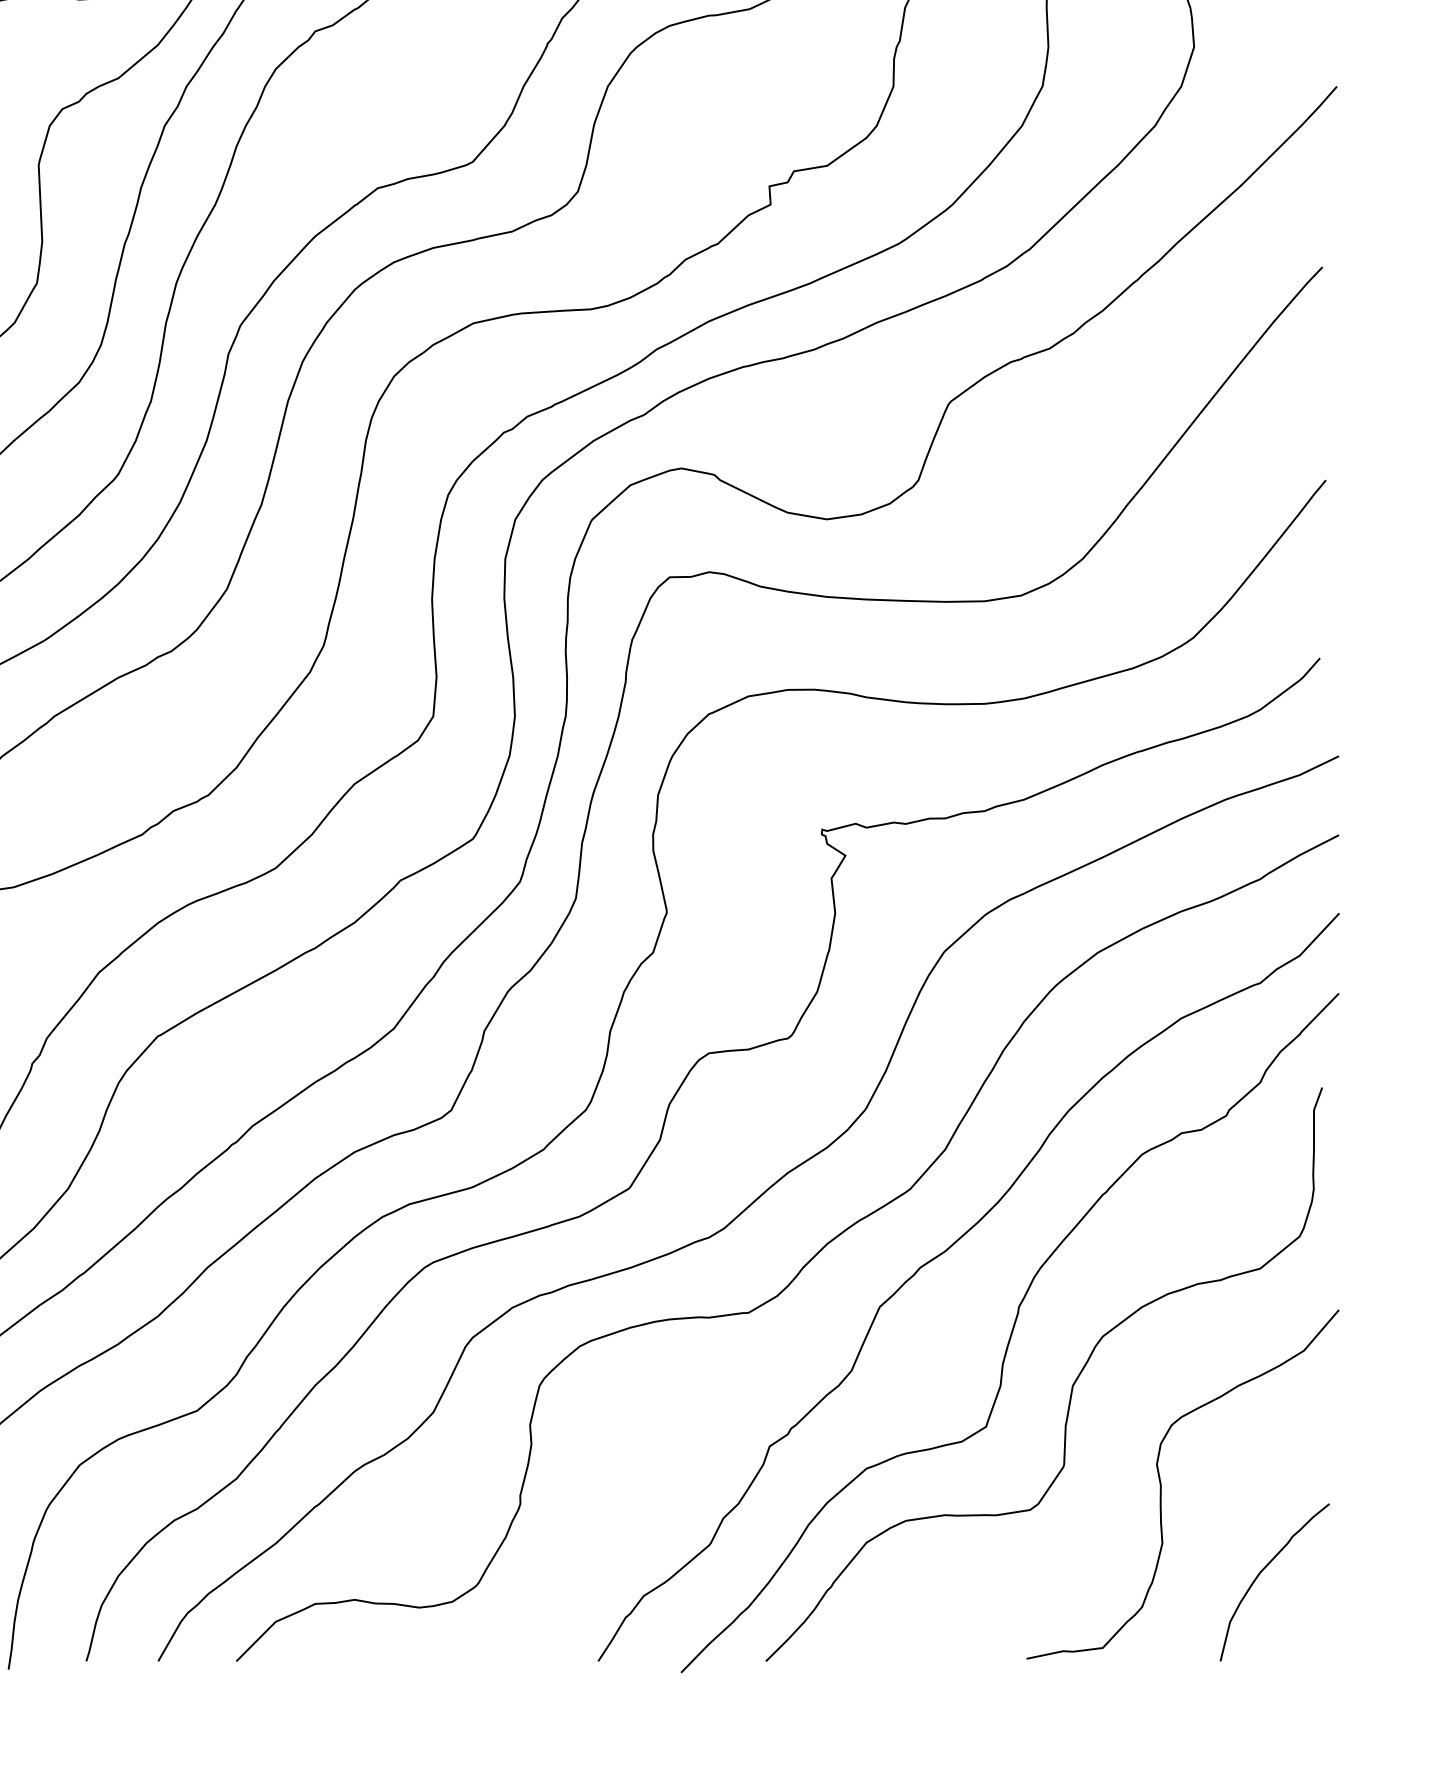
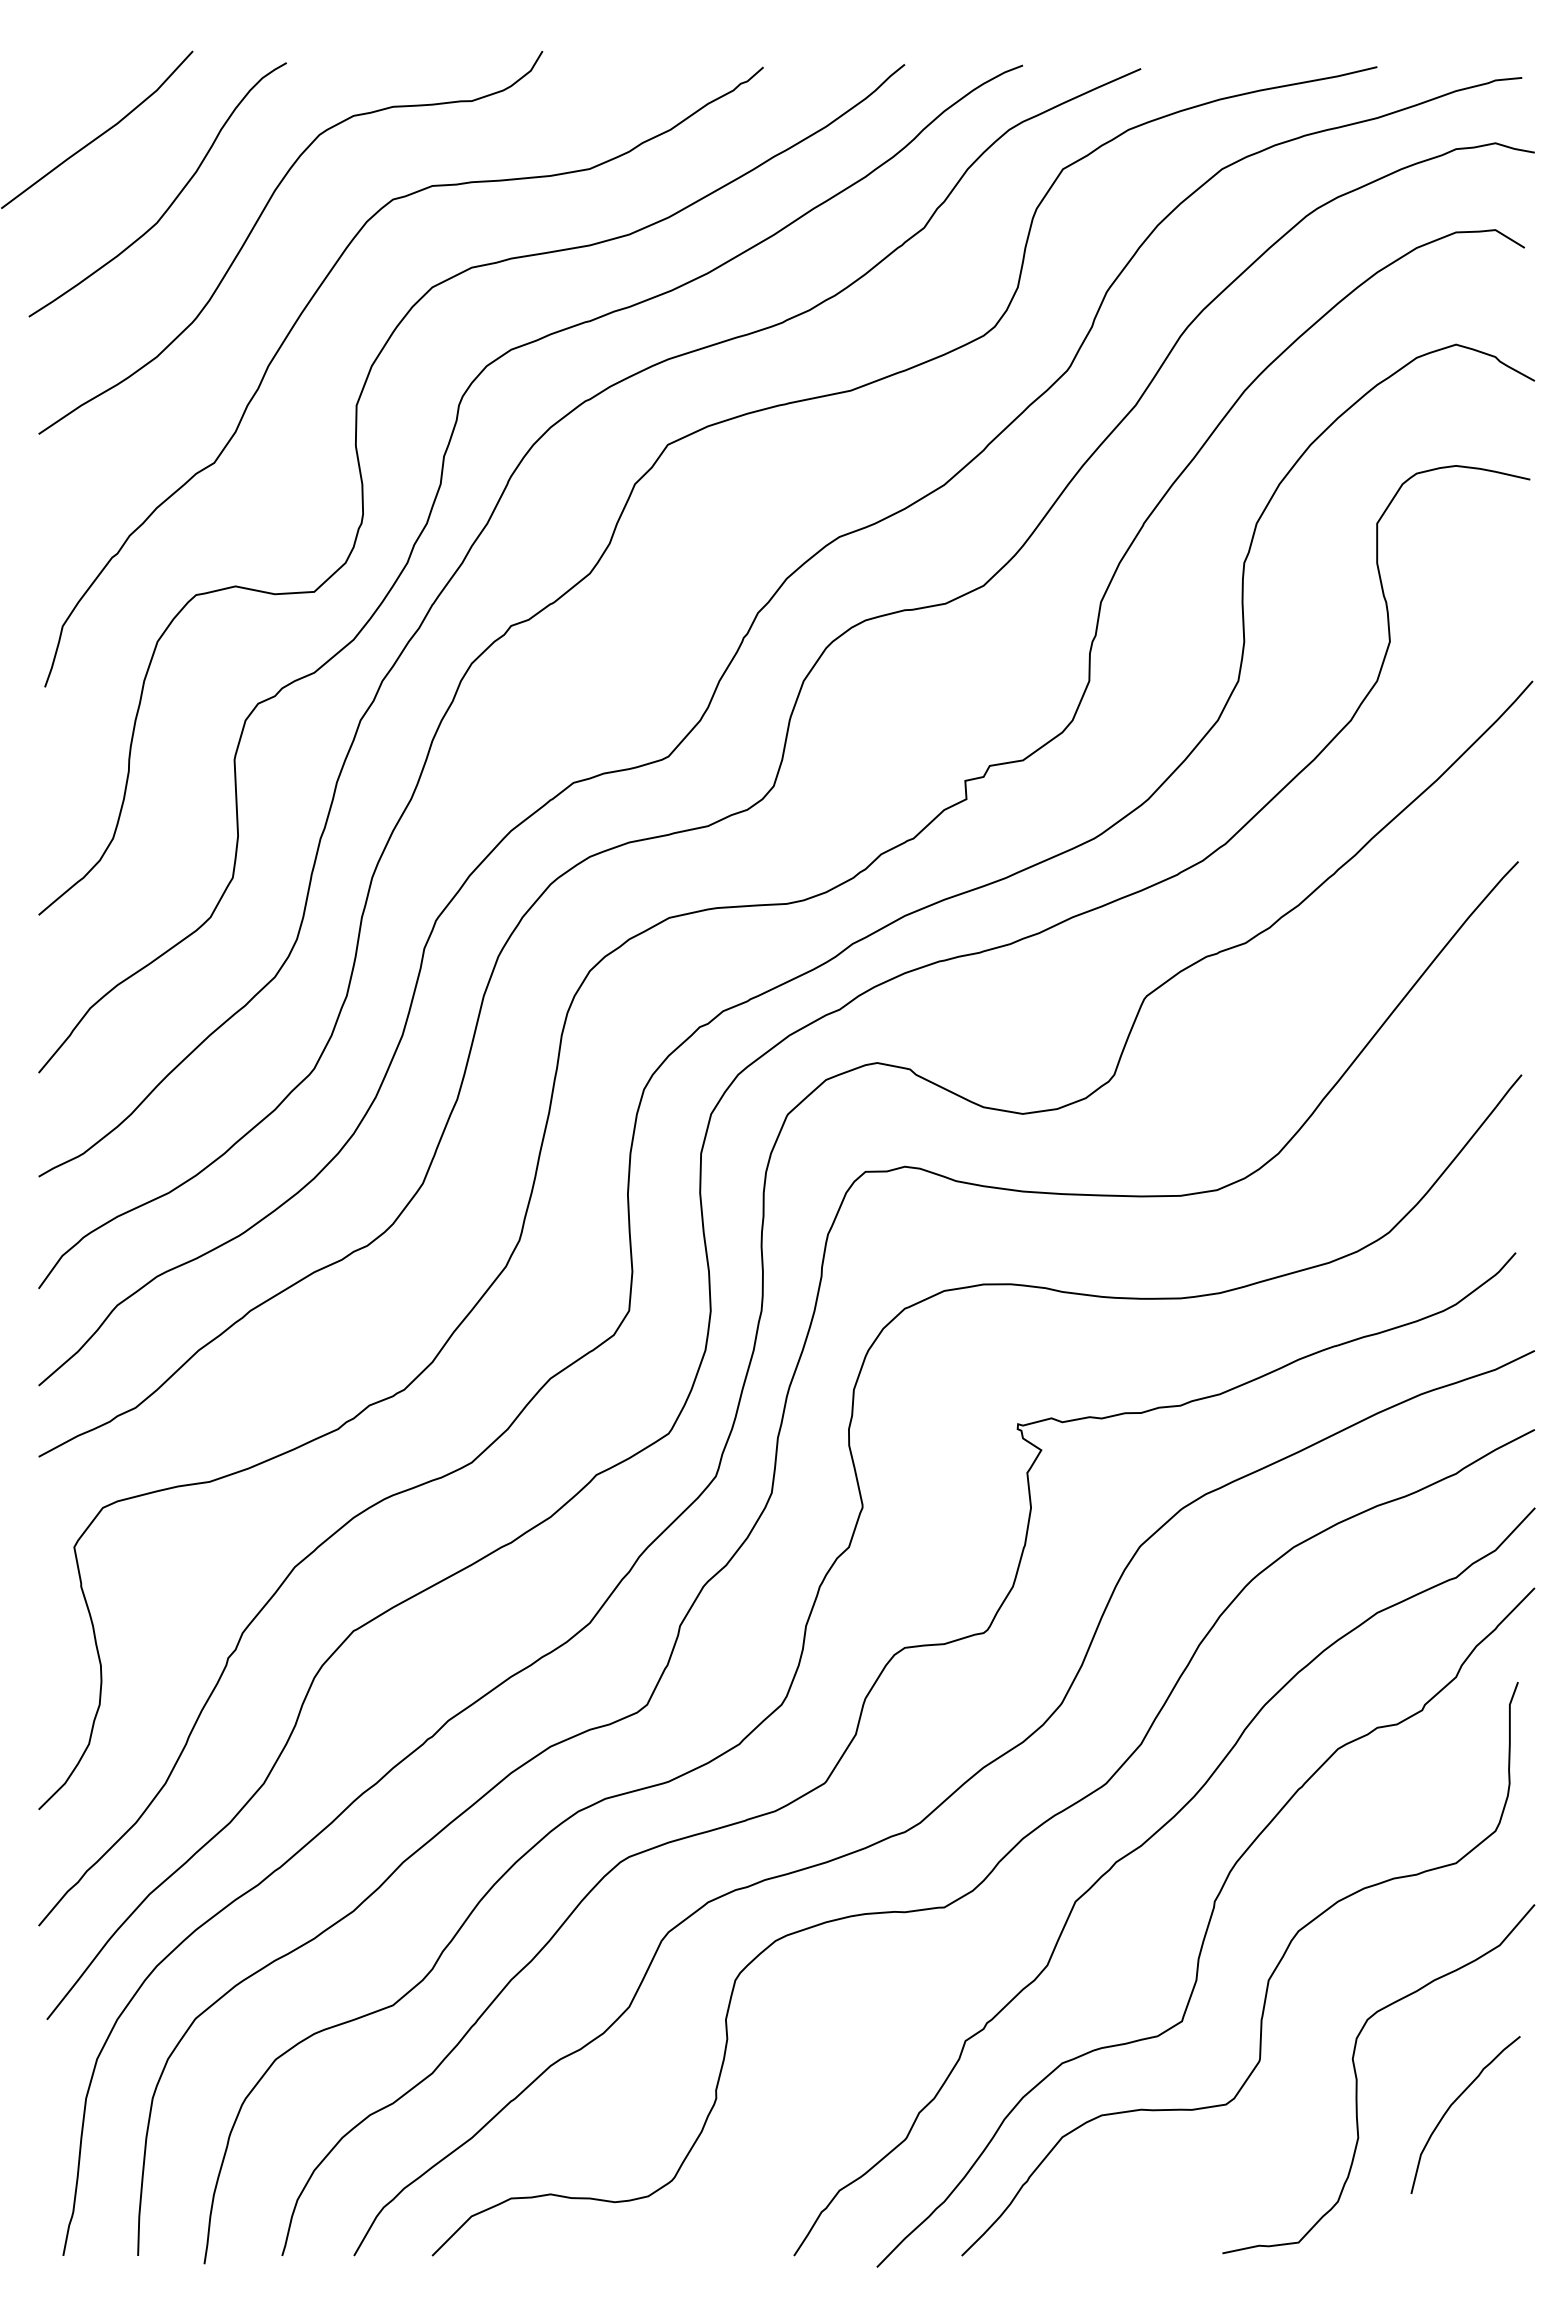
curve: (1263, 1570) -> (1454, 2103), moved

